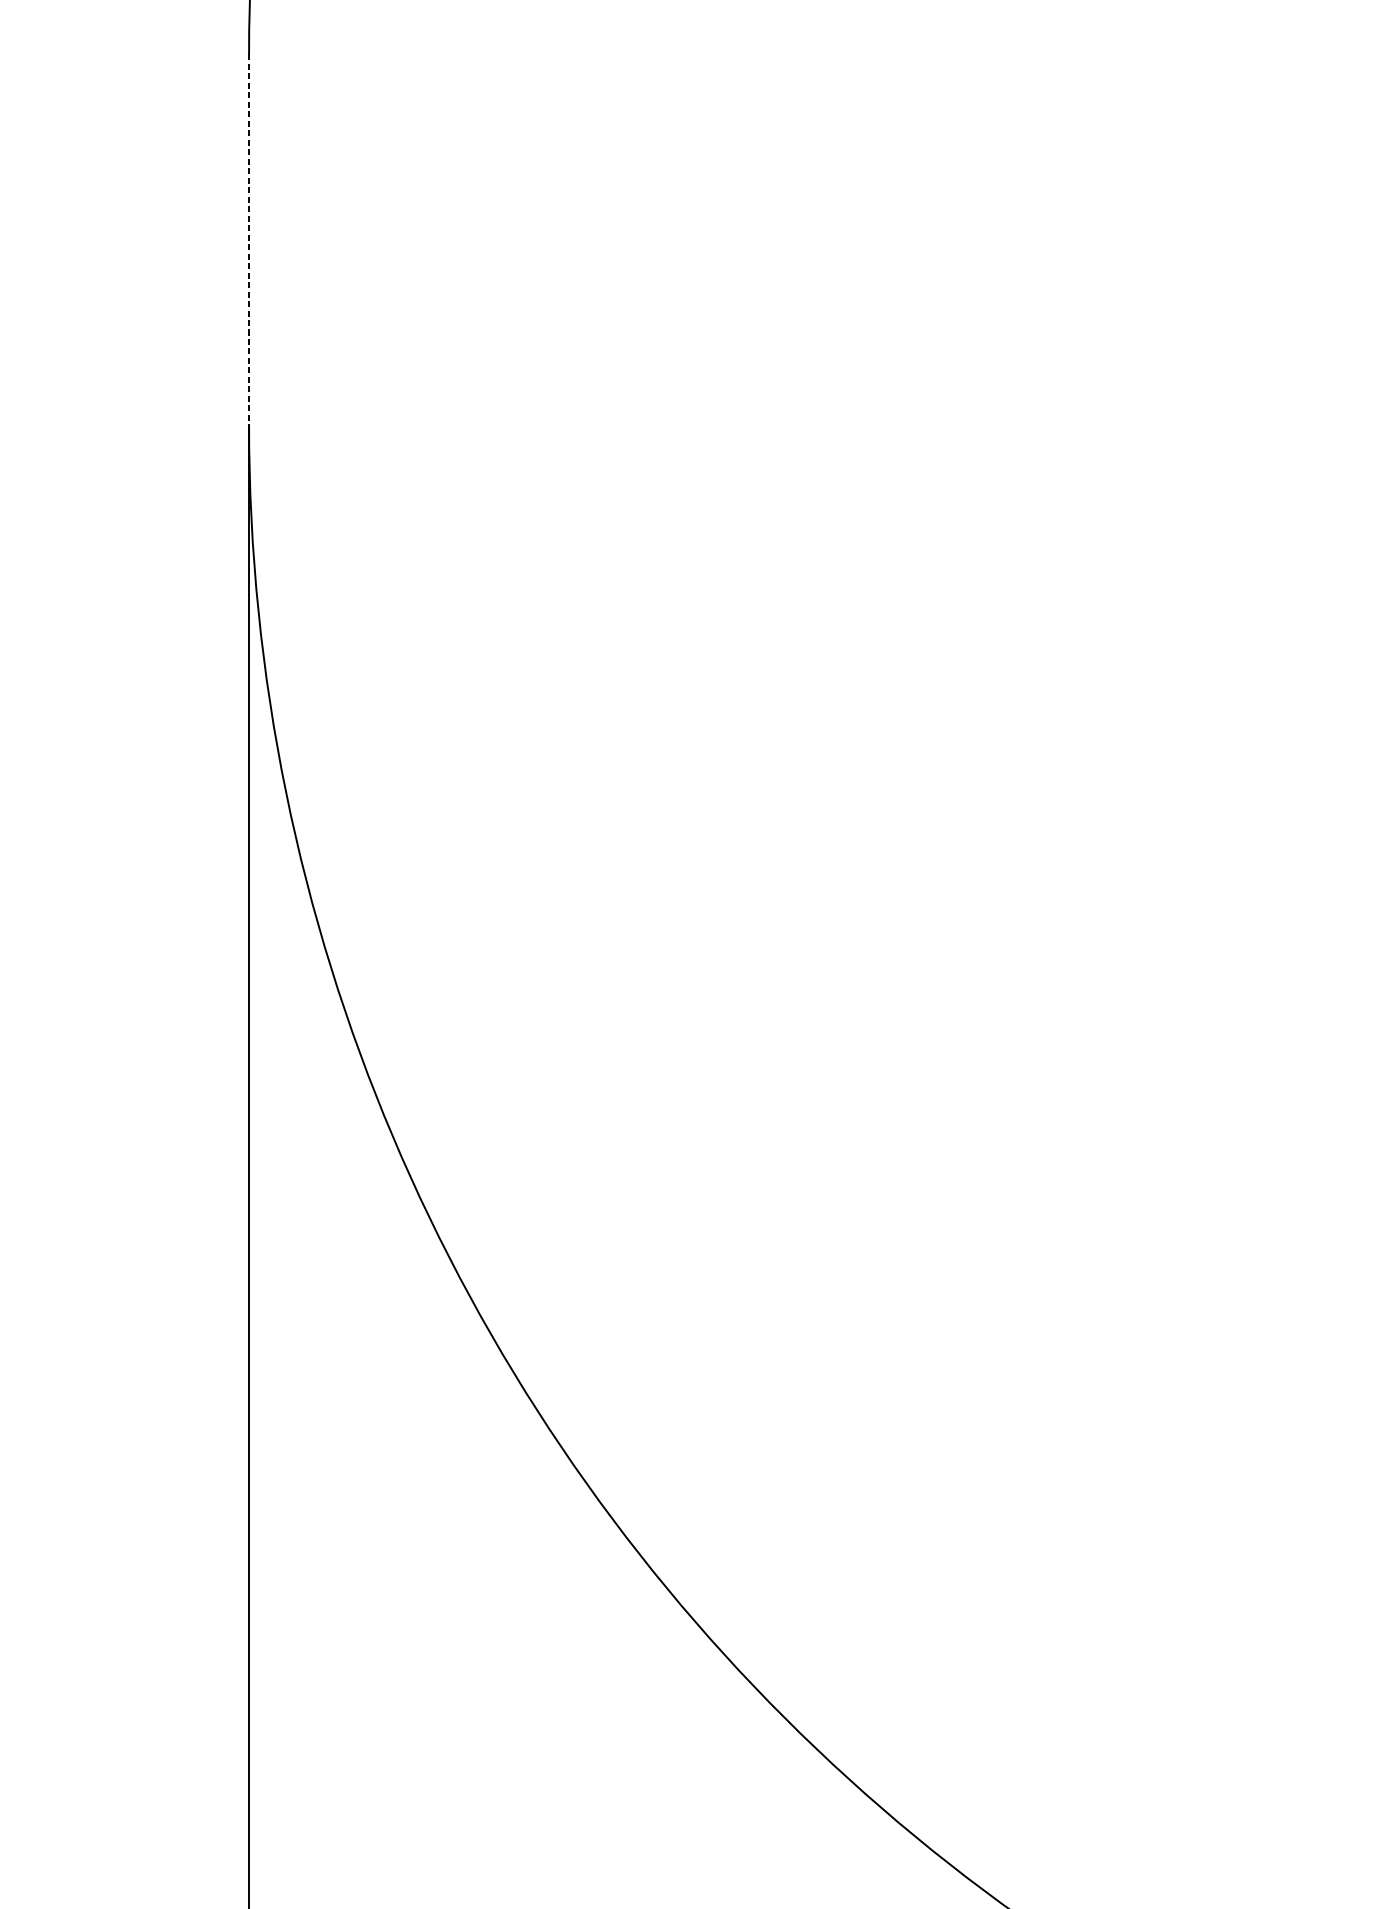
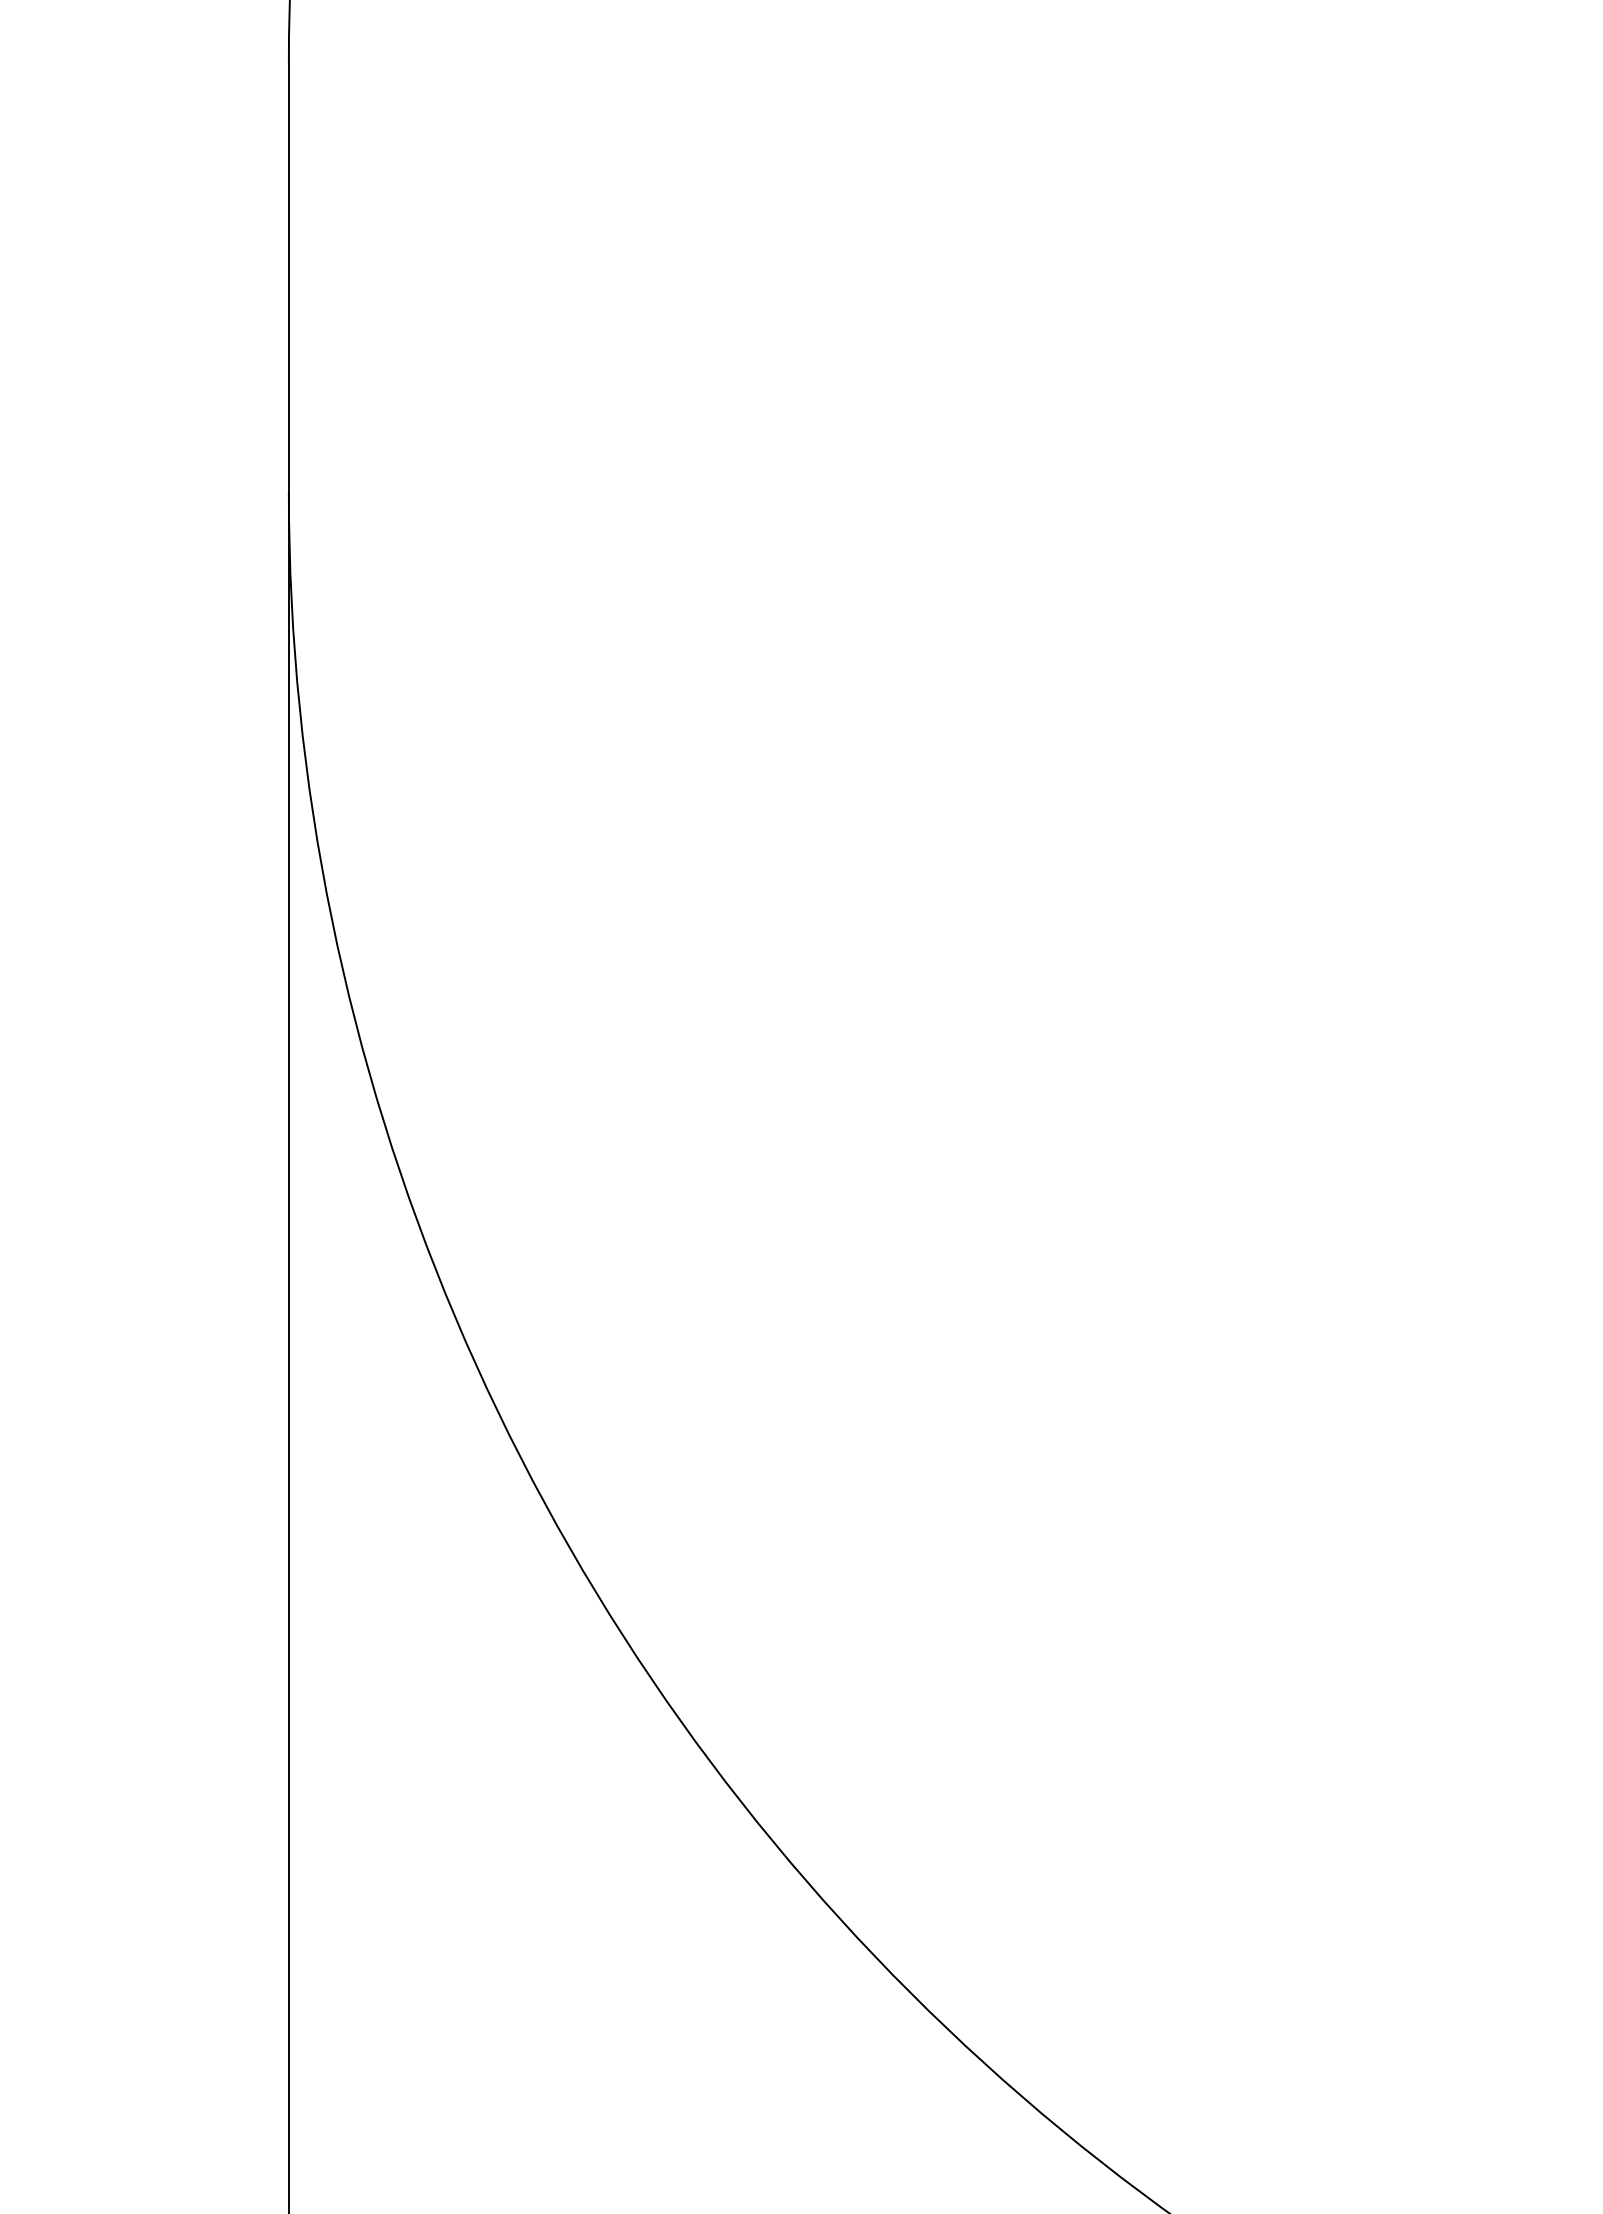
line: (248, 239) -> (288, 277), dashed -> solid

